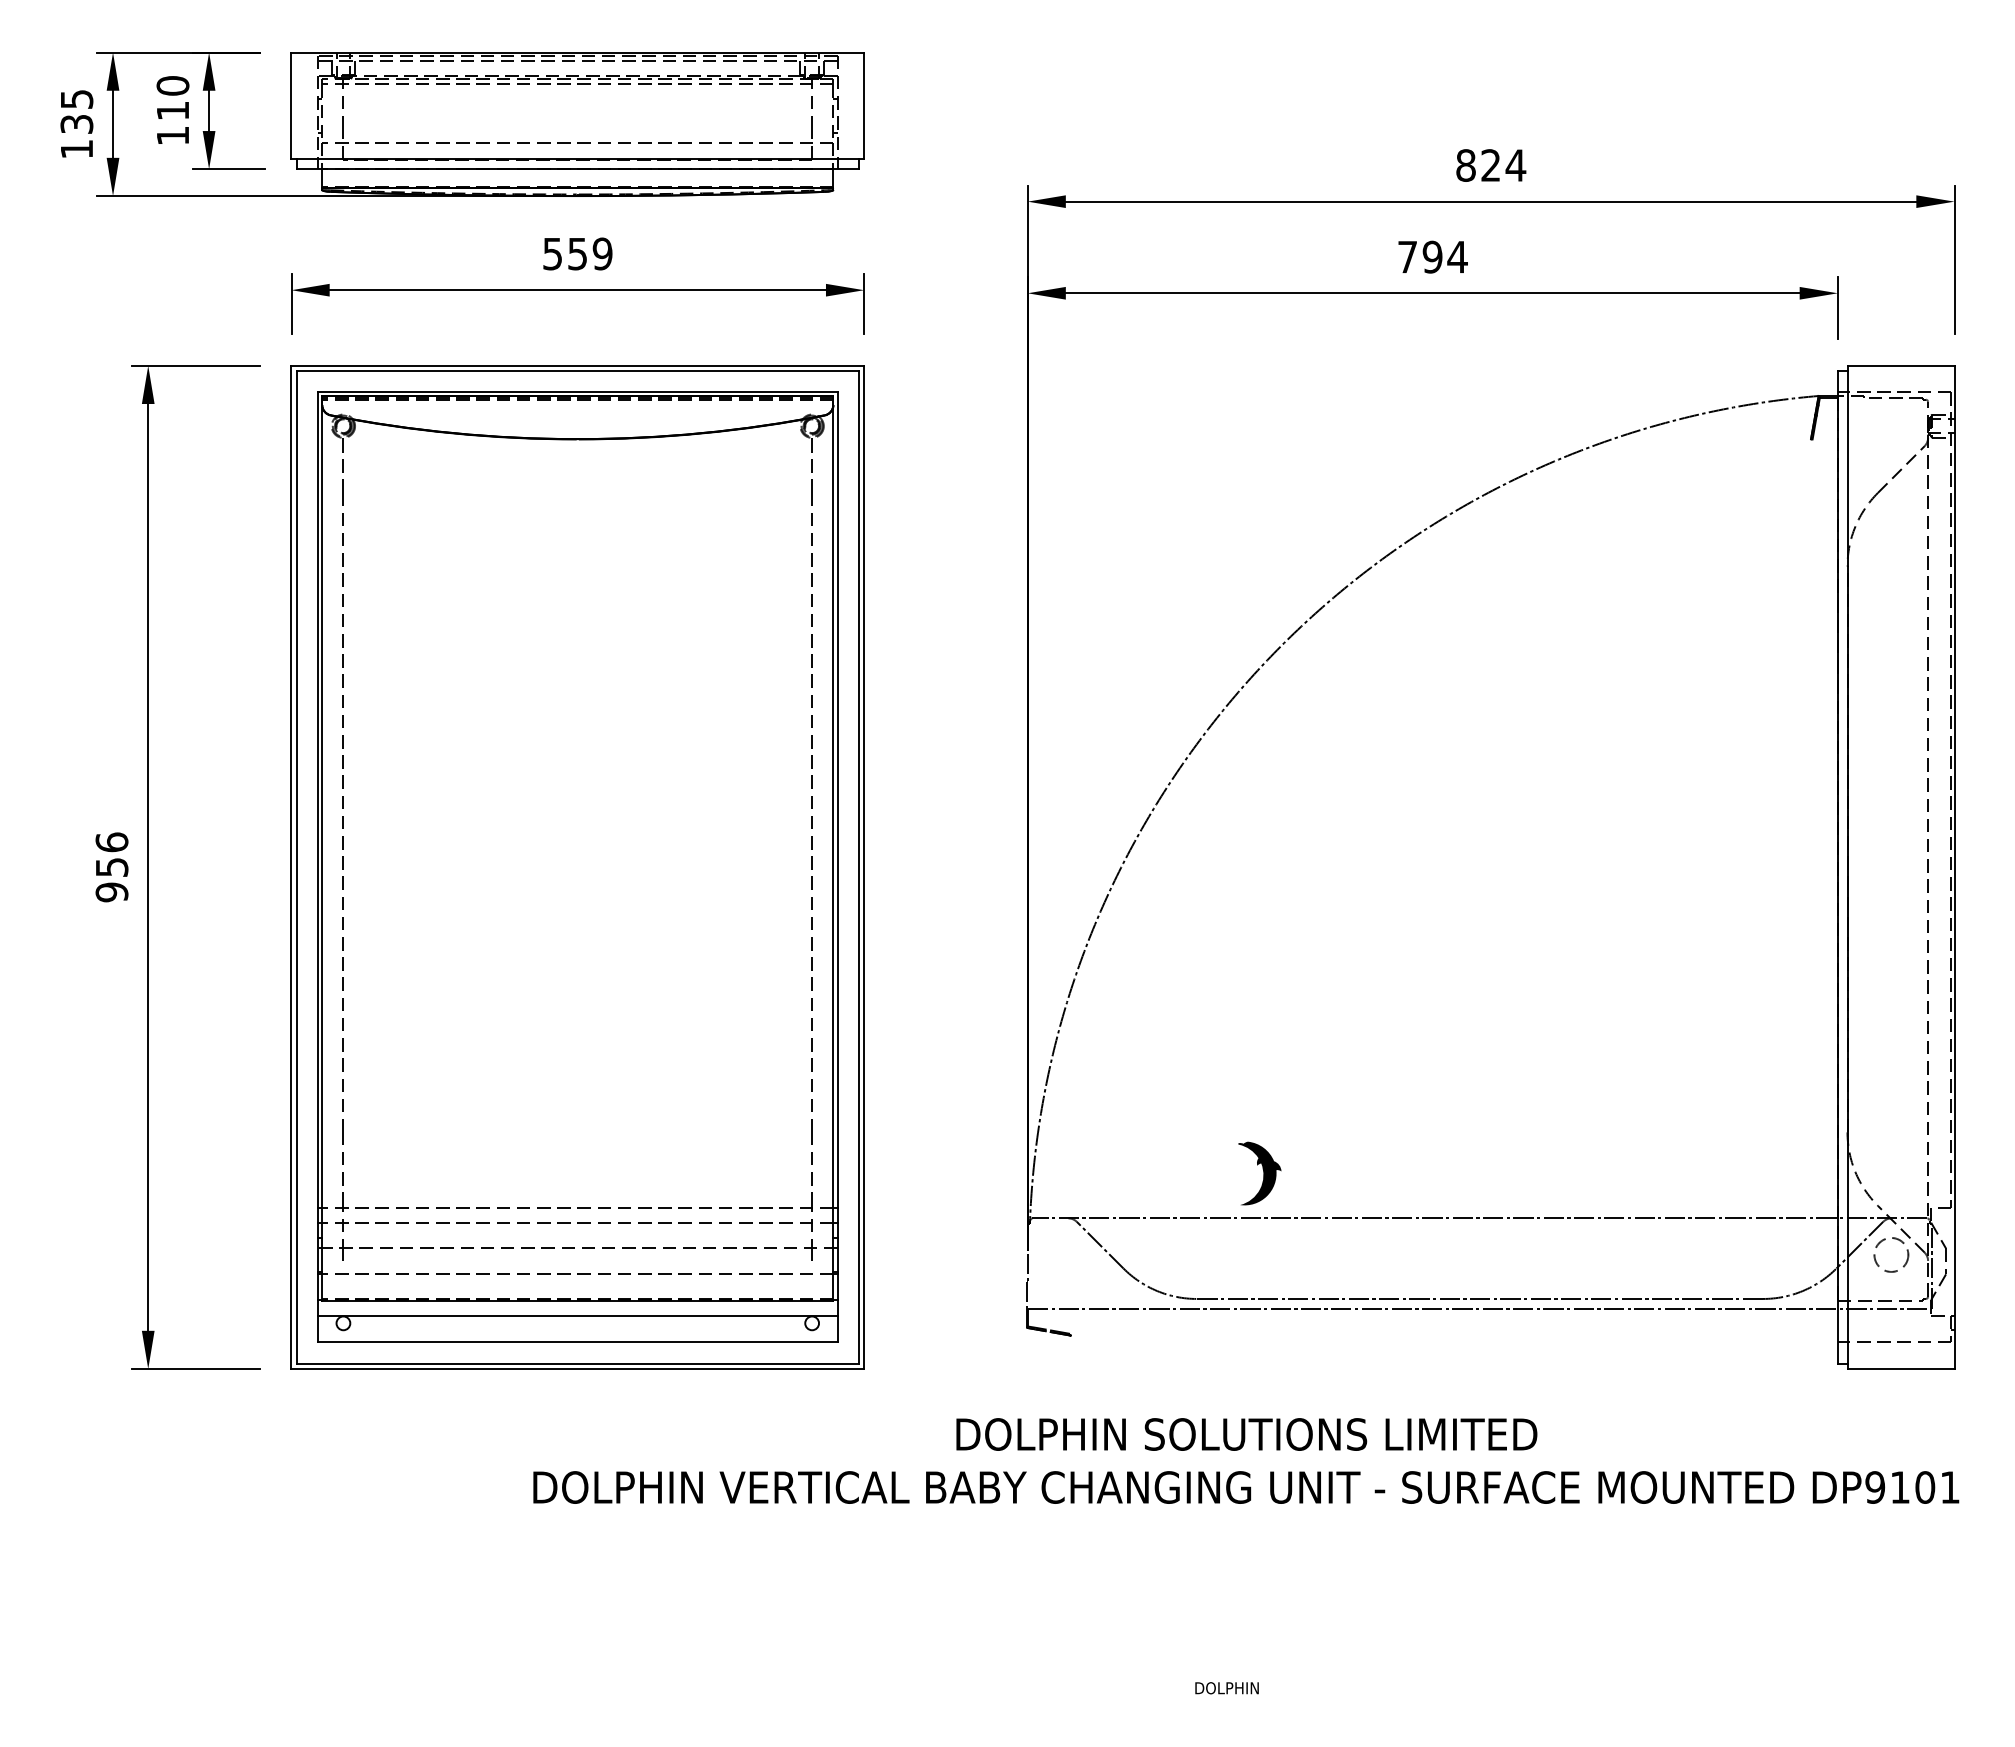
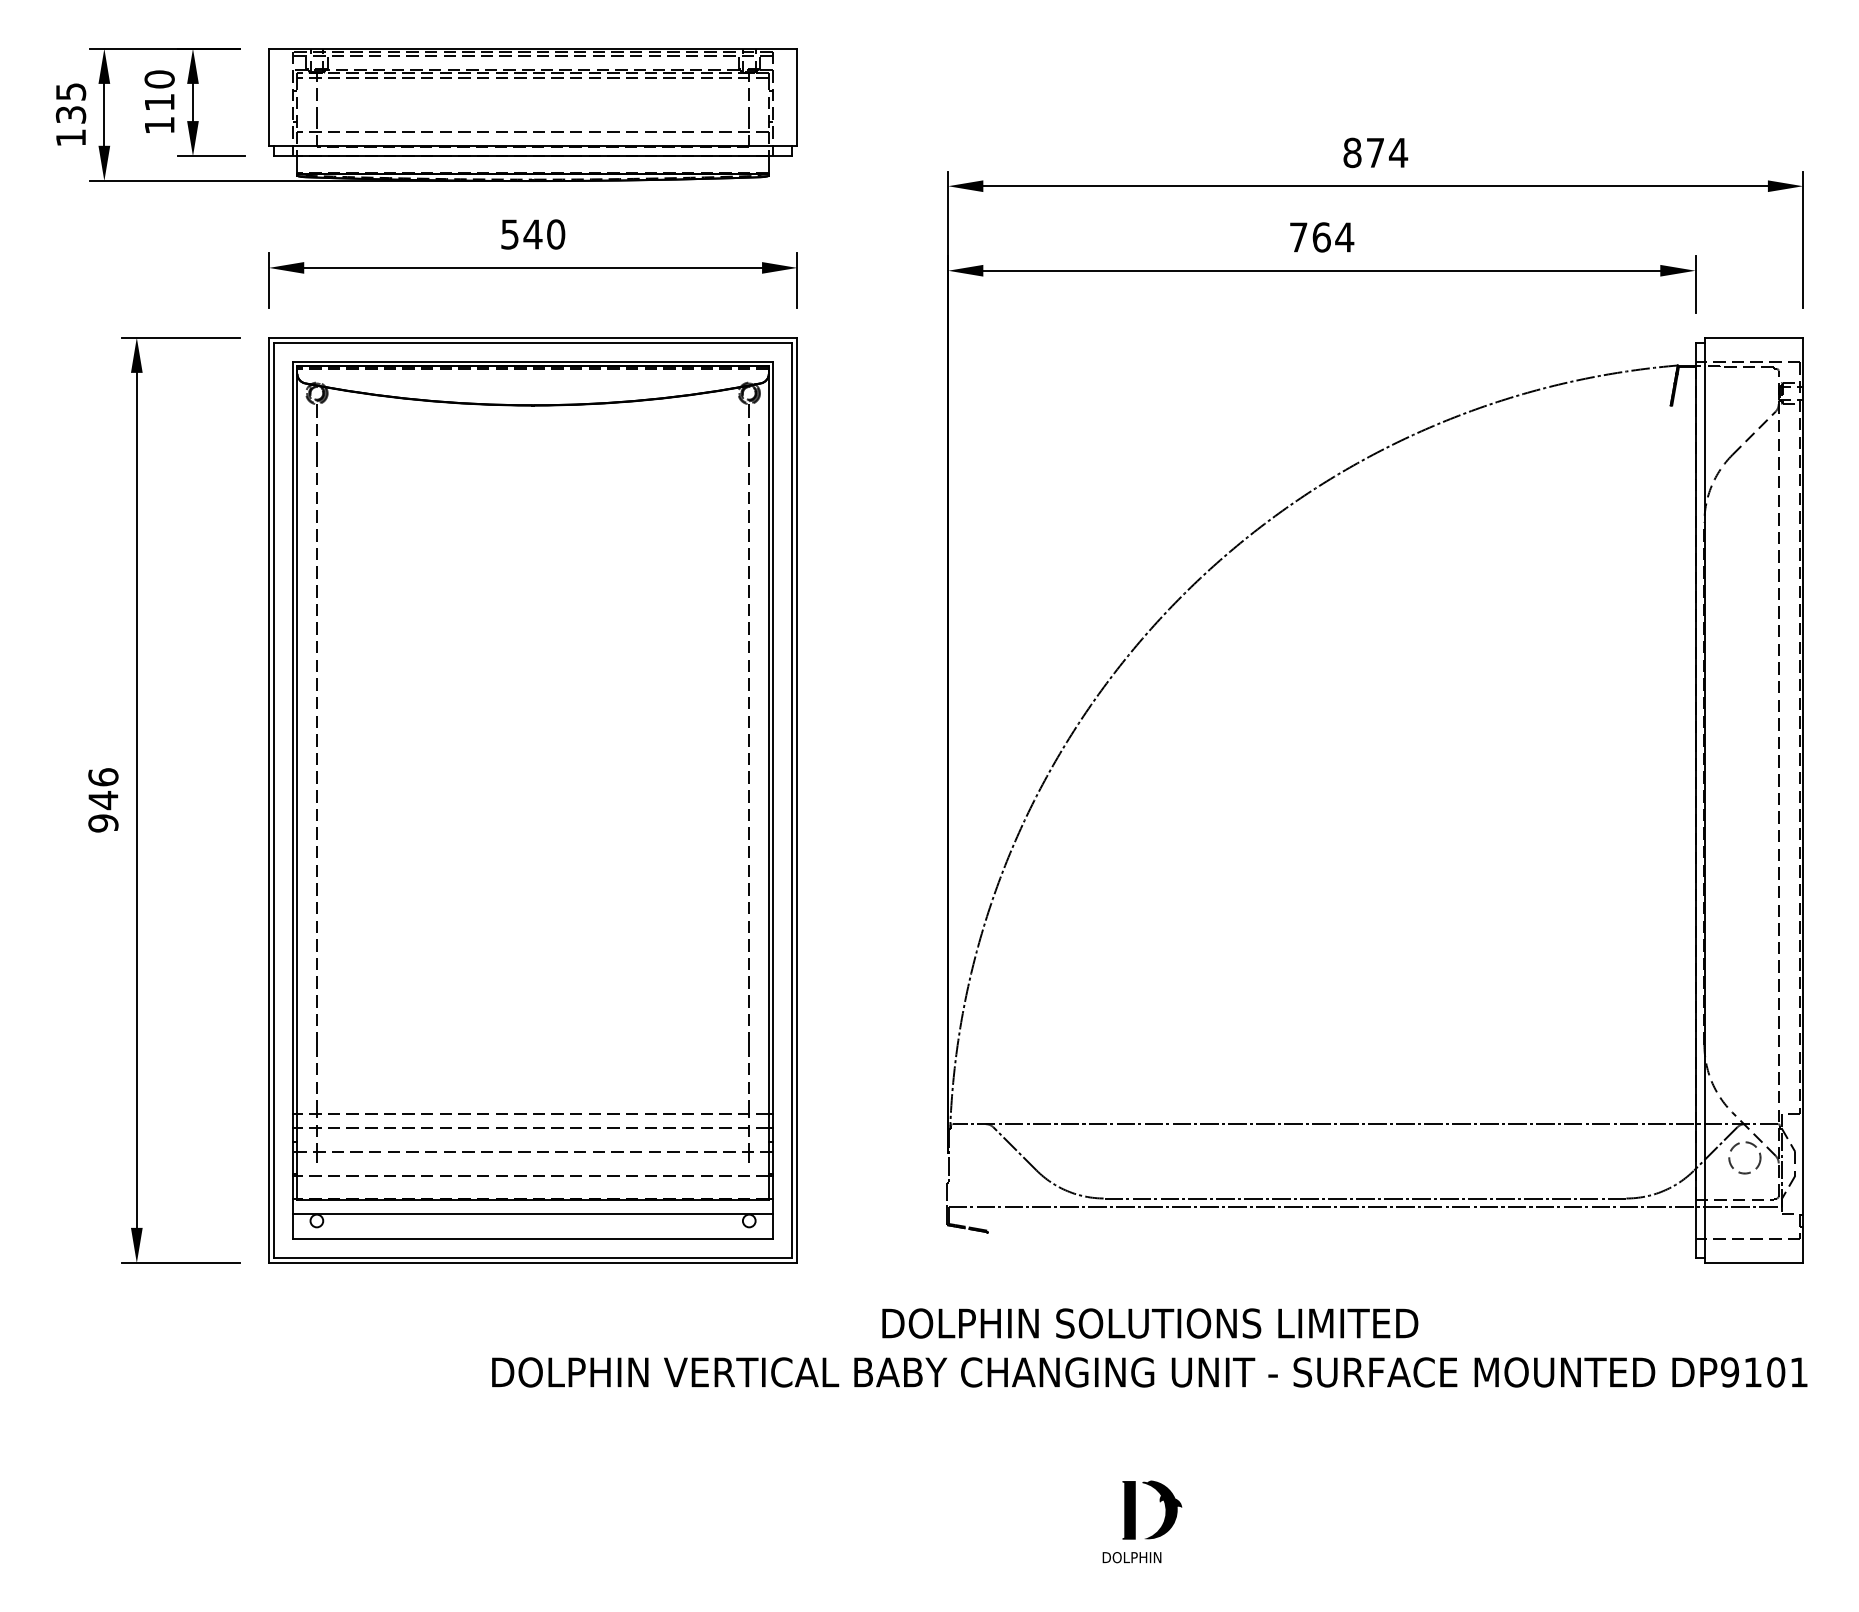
text: (1490, 165) -> (1375, 152), 824 -> 874
text: (589, 253) -> (543, 234), 559 -> 540
text: (1432, 256) -> (1321, 236), 794 -> 764
text: (112, 867) -> (103, 800), 956 -> 946
part: (1259, 1173) -> (1161, 1509), moved
fill: (1223, 1636) -> (1128, 1509), added

